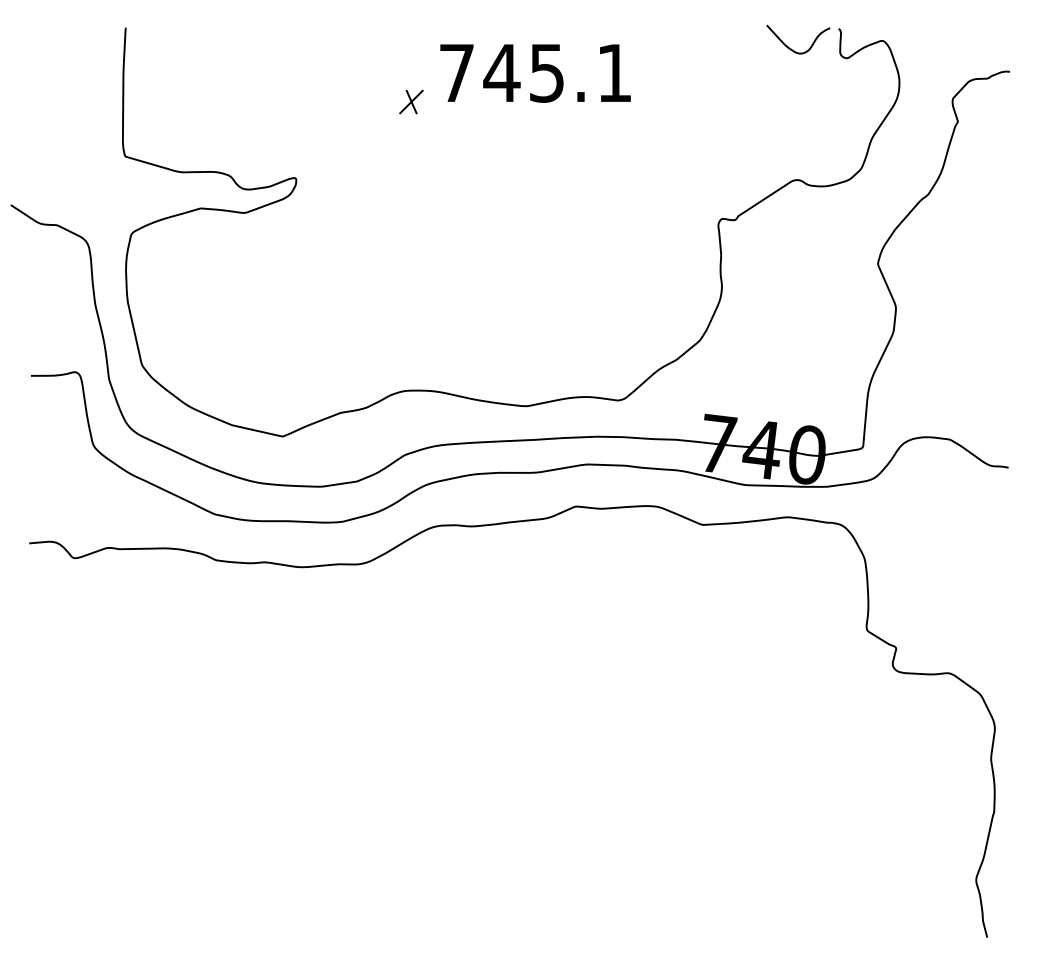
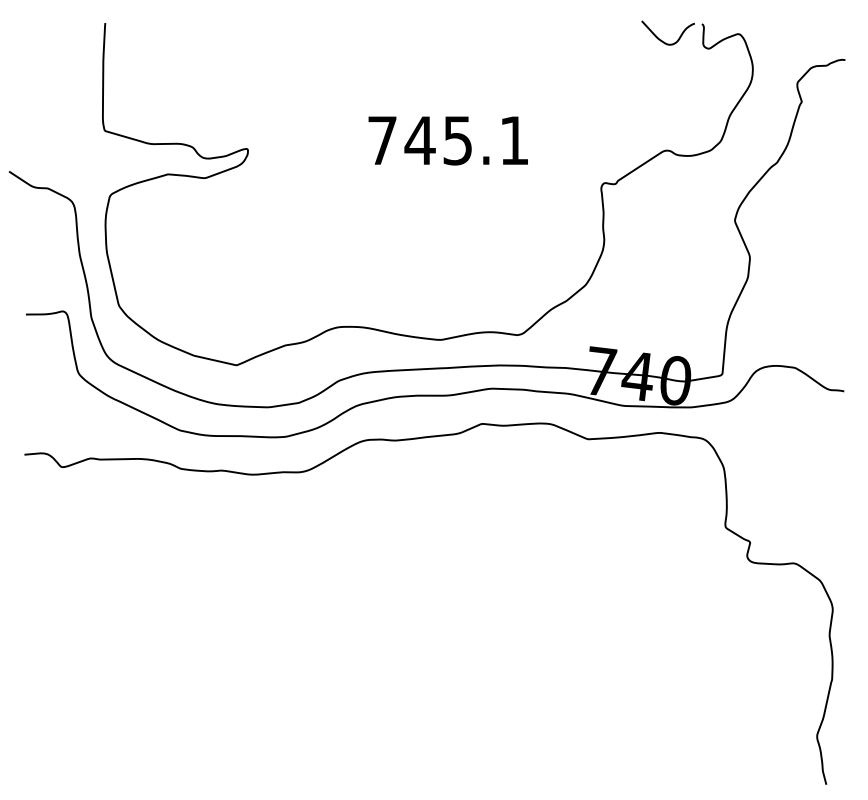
text: (535, 73) -> (448, 140), moved
part: (411, 101) -> (344, 84), removed

